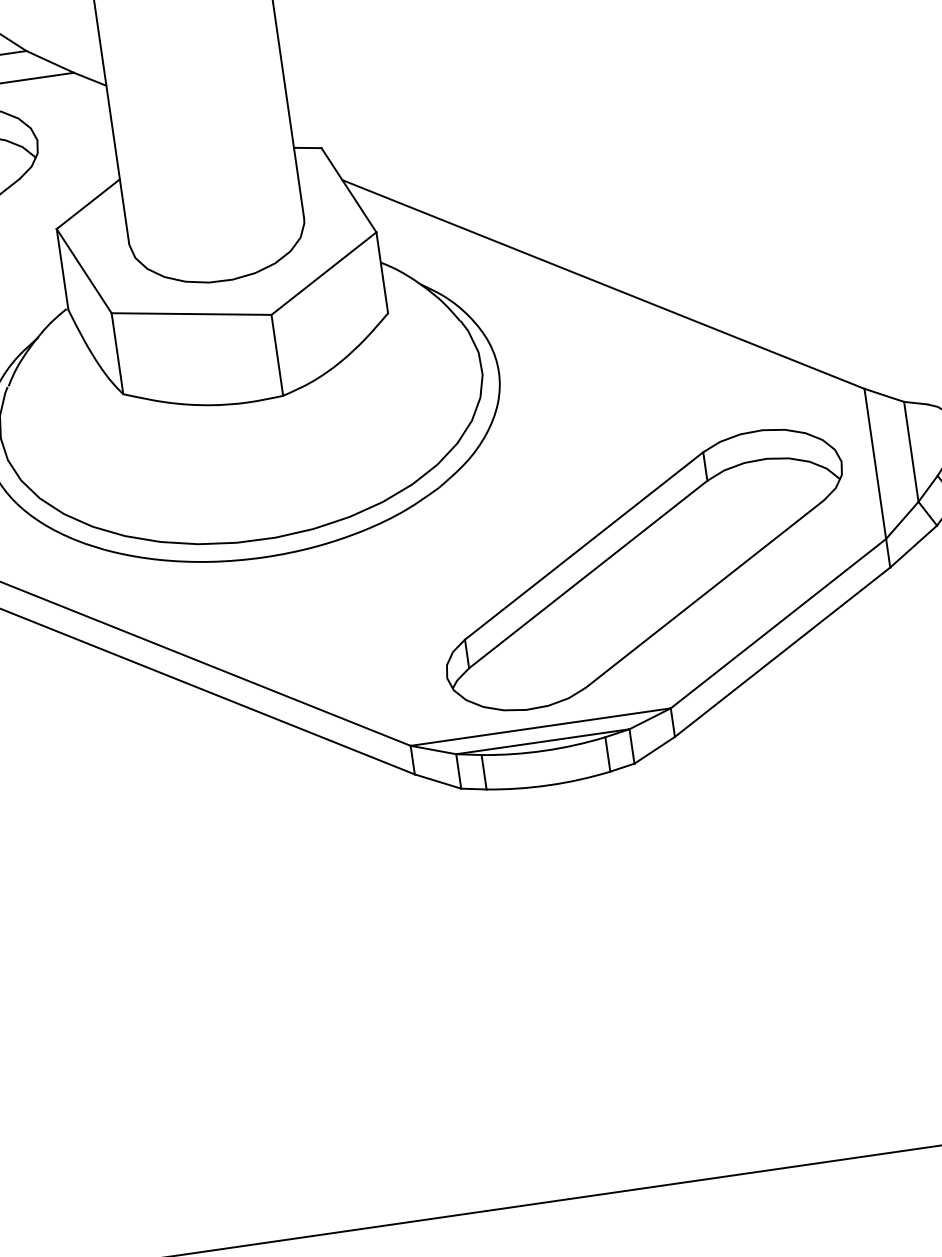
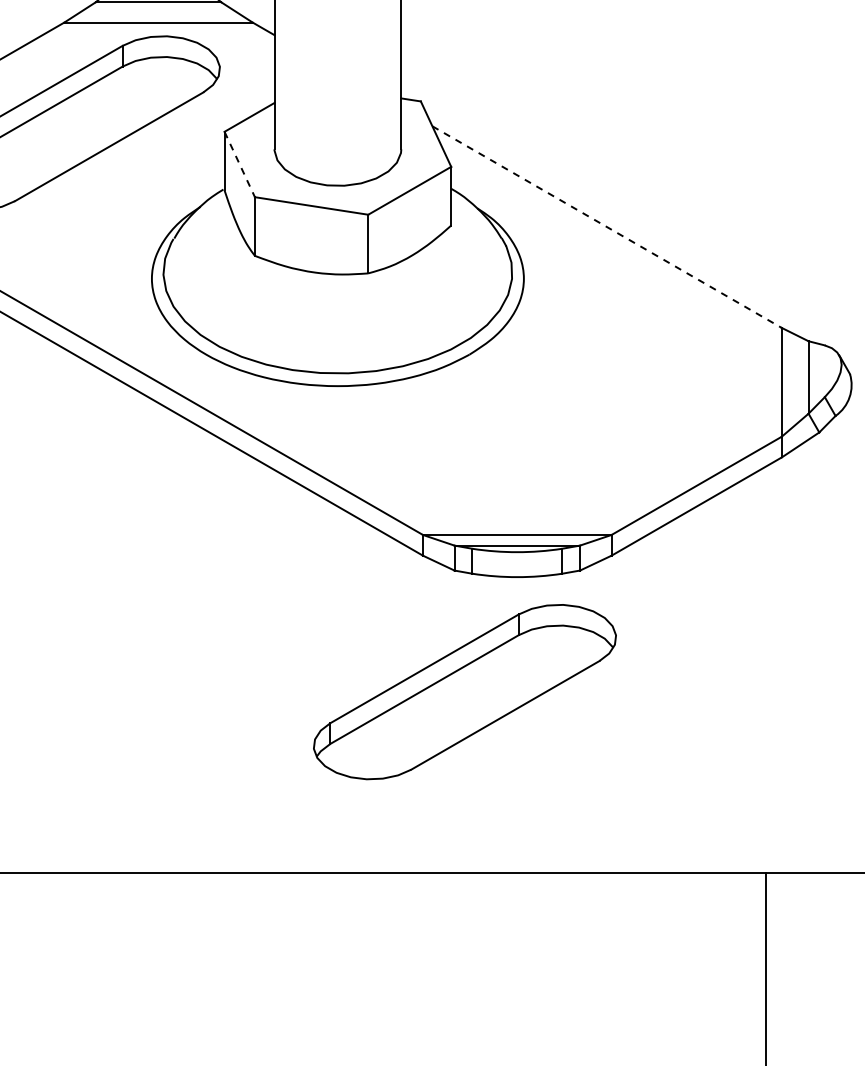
line: (83, 271) -> (239, 164), solid -> dashed
line: (604, 284) -> (607, 227), solid -> dashed
part: (643, 570) -> (464, 692), moved

